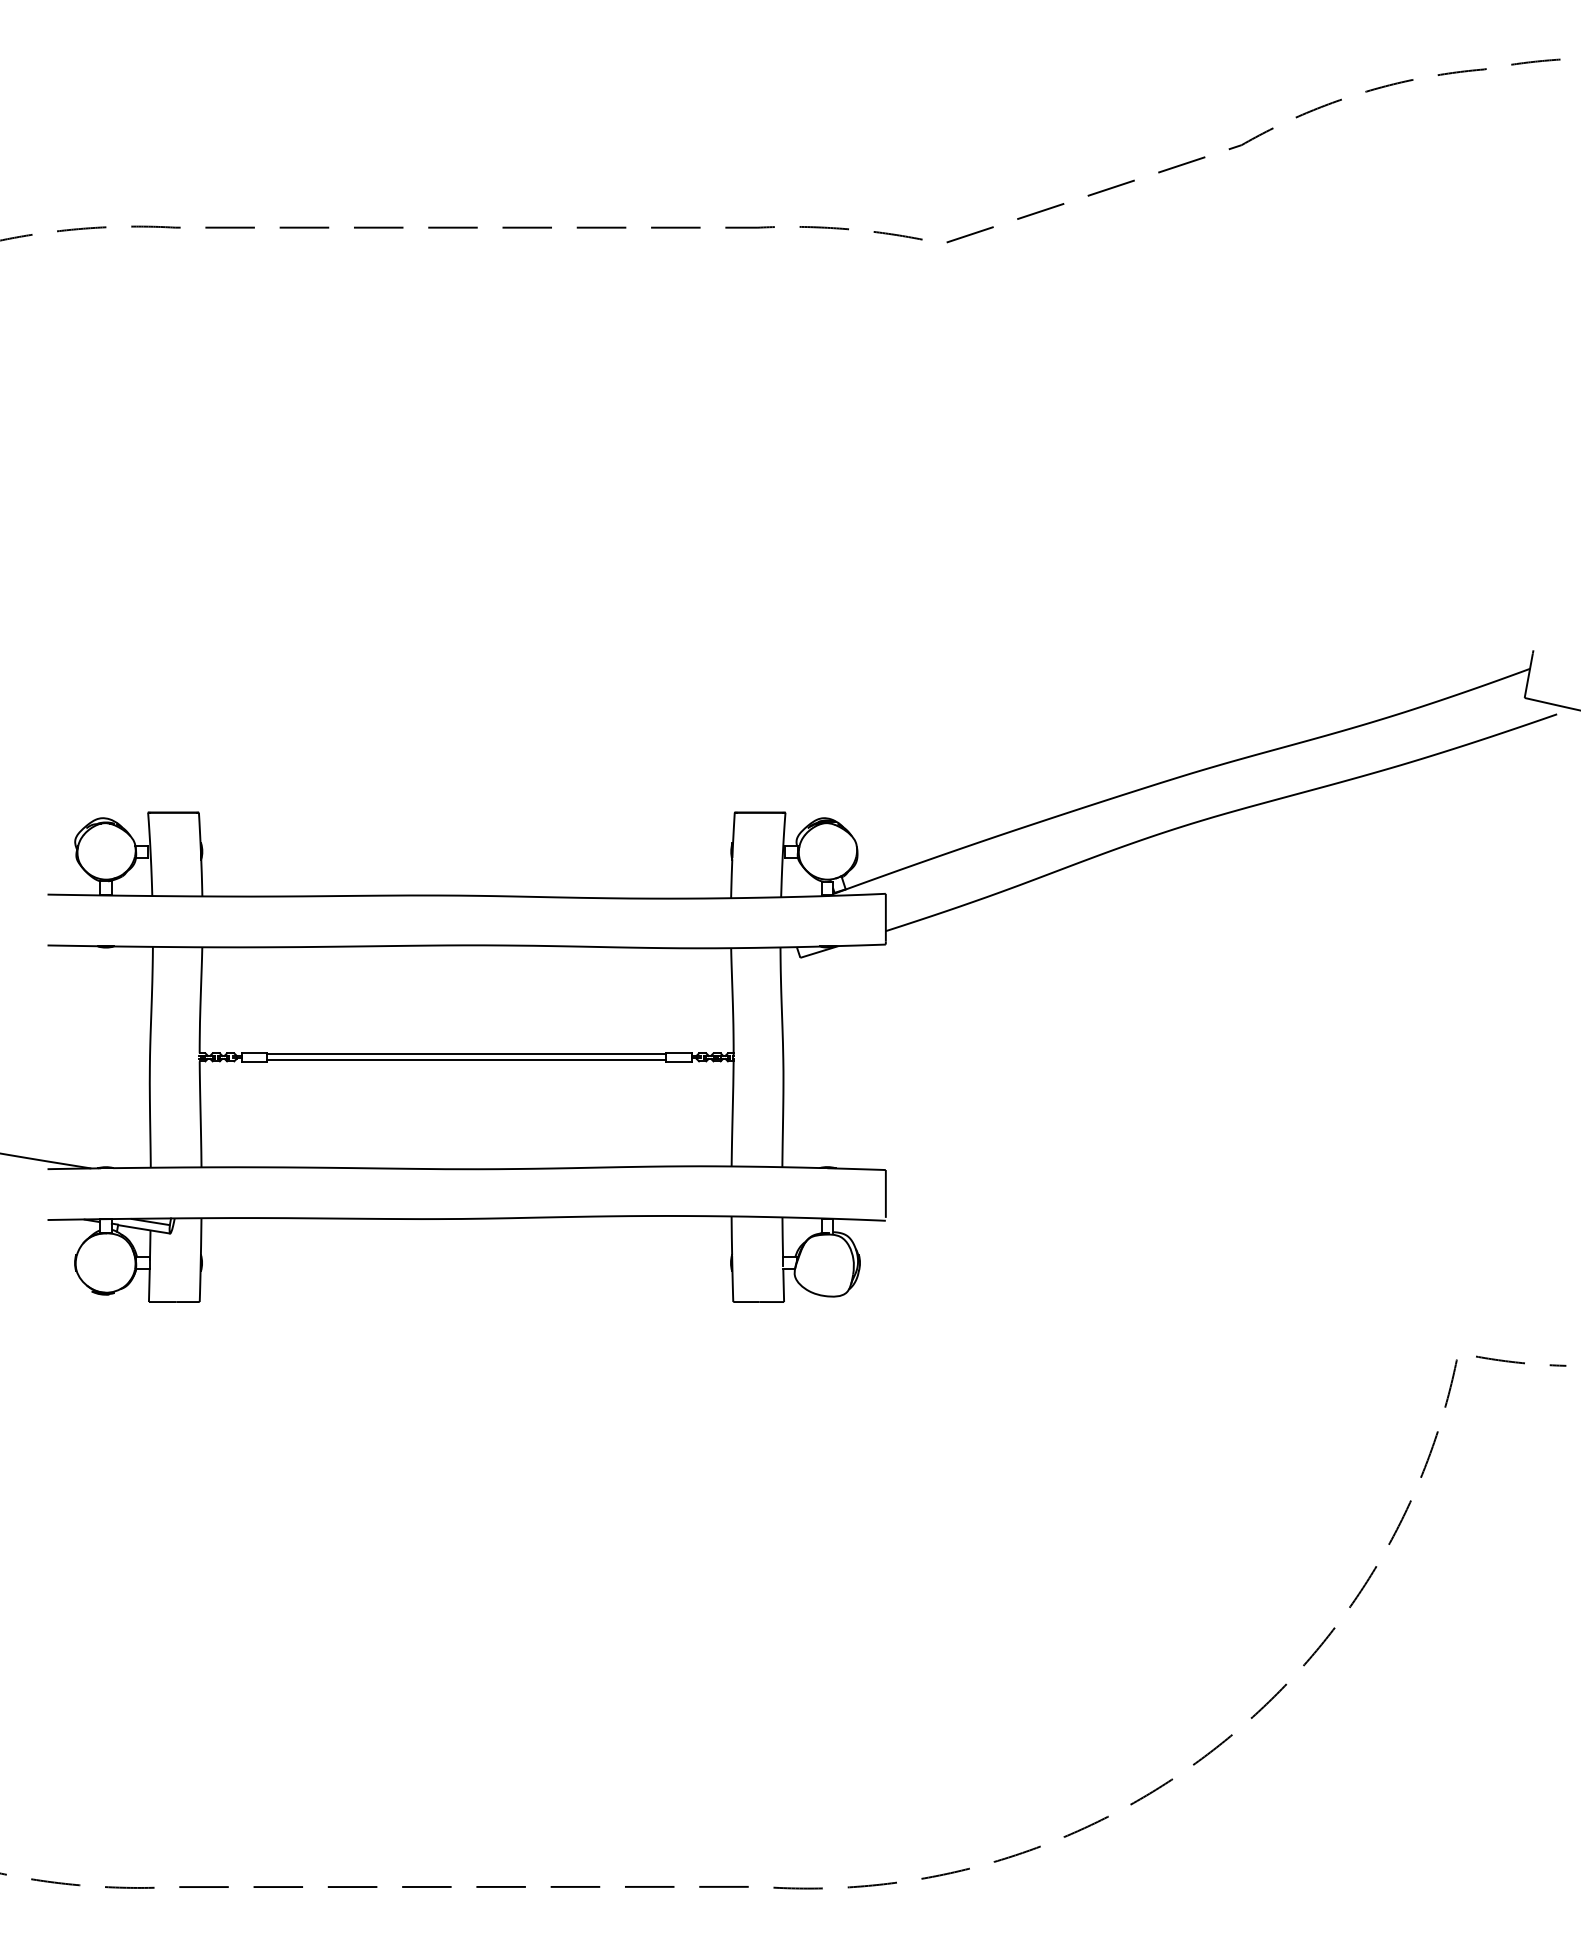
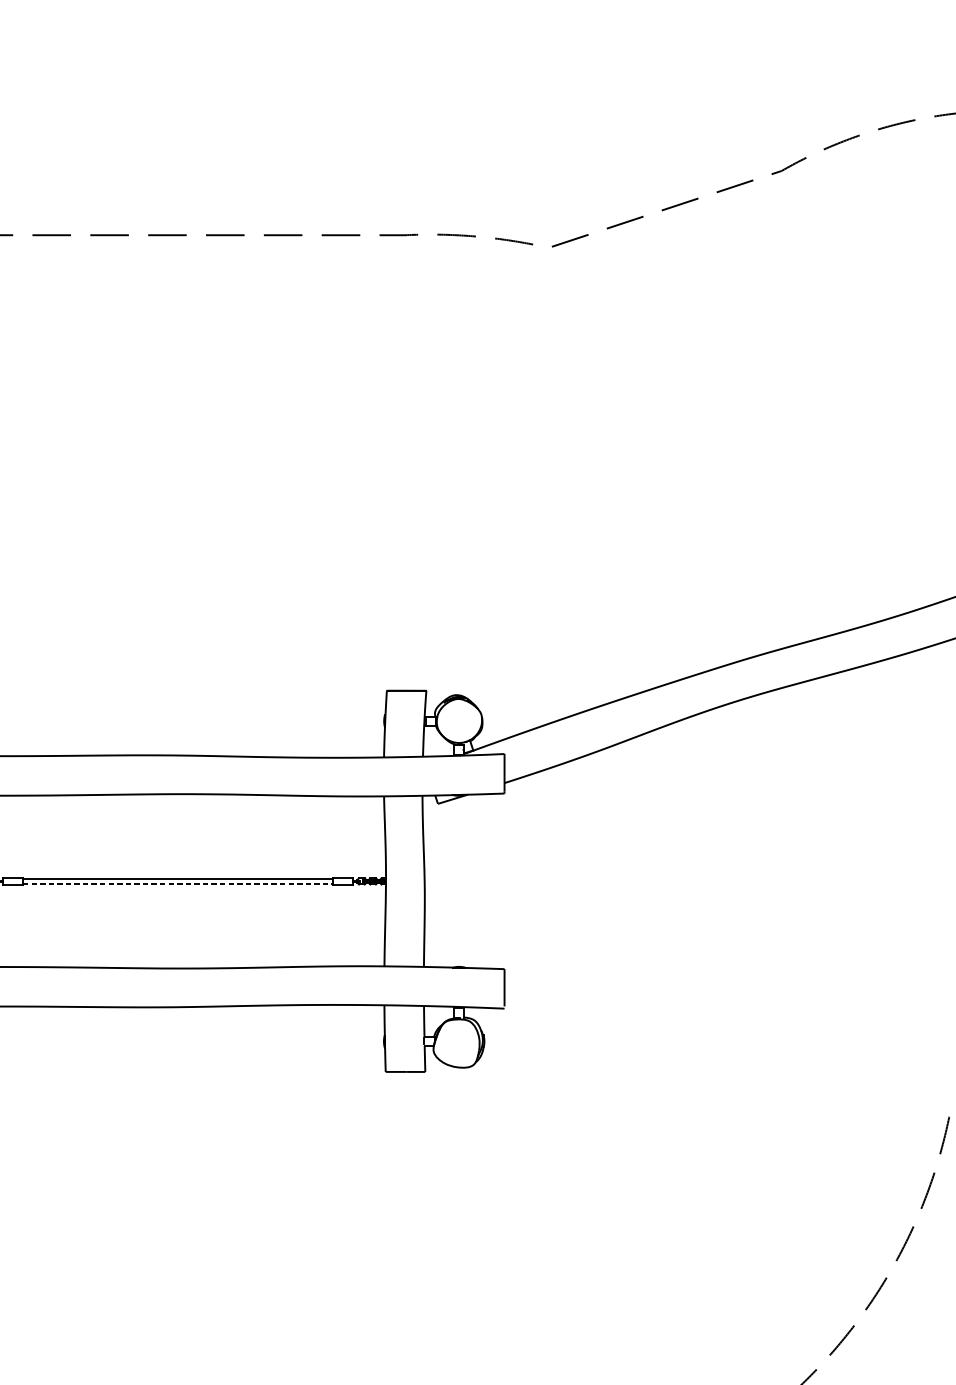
line: (467, 1060) -> (178, 883), solid -> dashed

